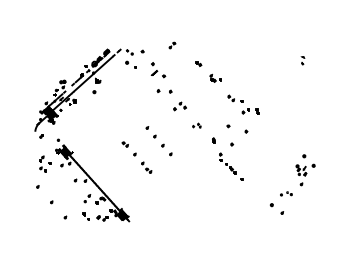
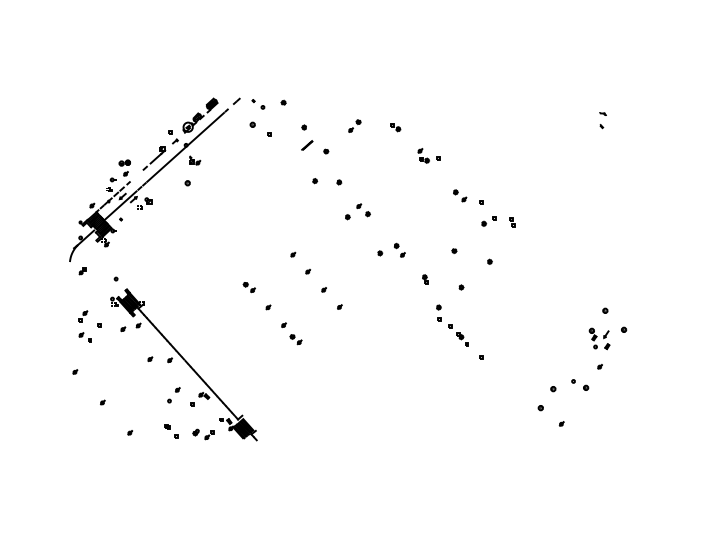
part: (172, 45) -> (354, 126), moved
part: (196, 125) -> (390, 249), size x1.67
part: (286, 193) -> (569, 384), size x1.67

